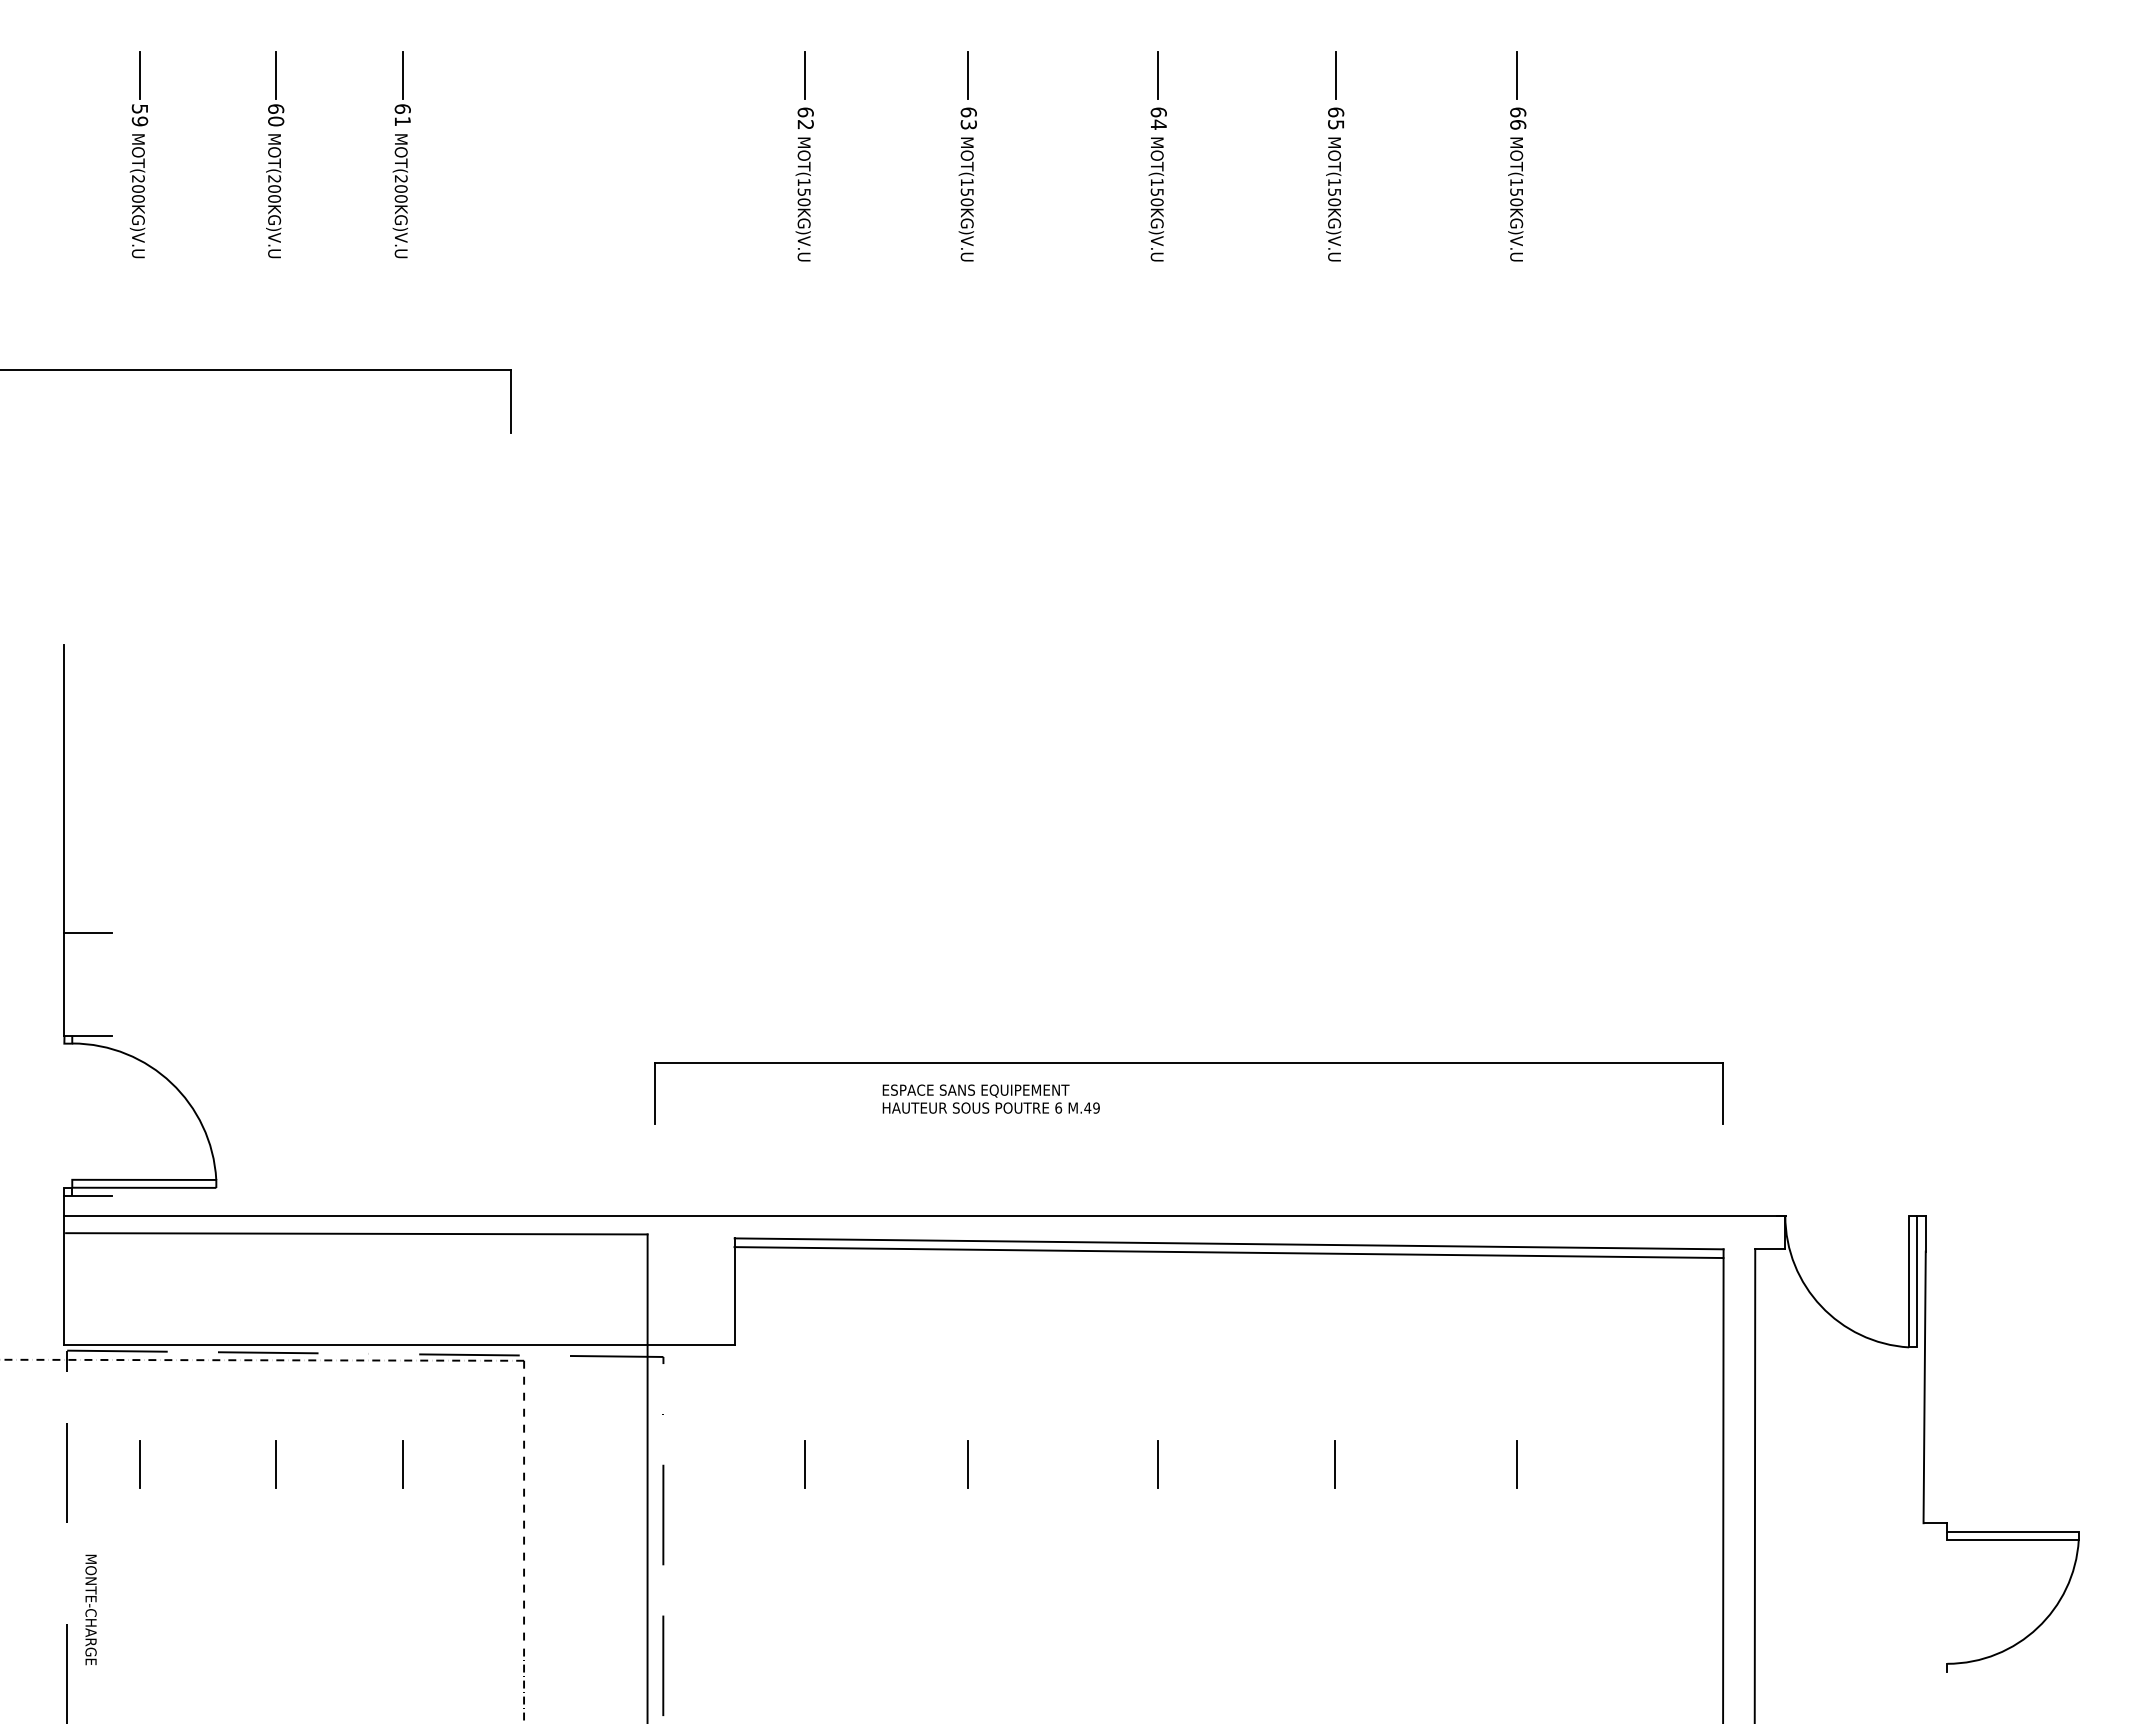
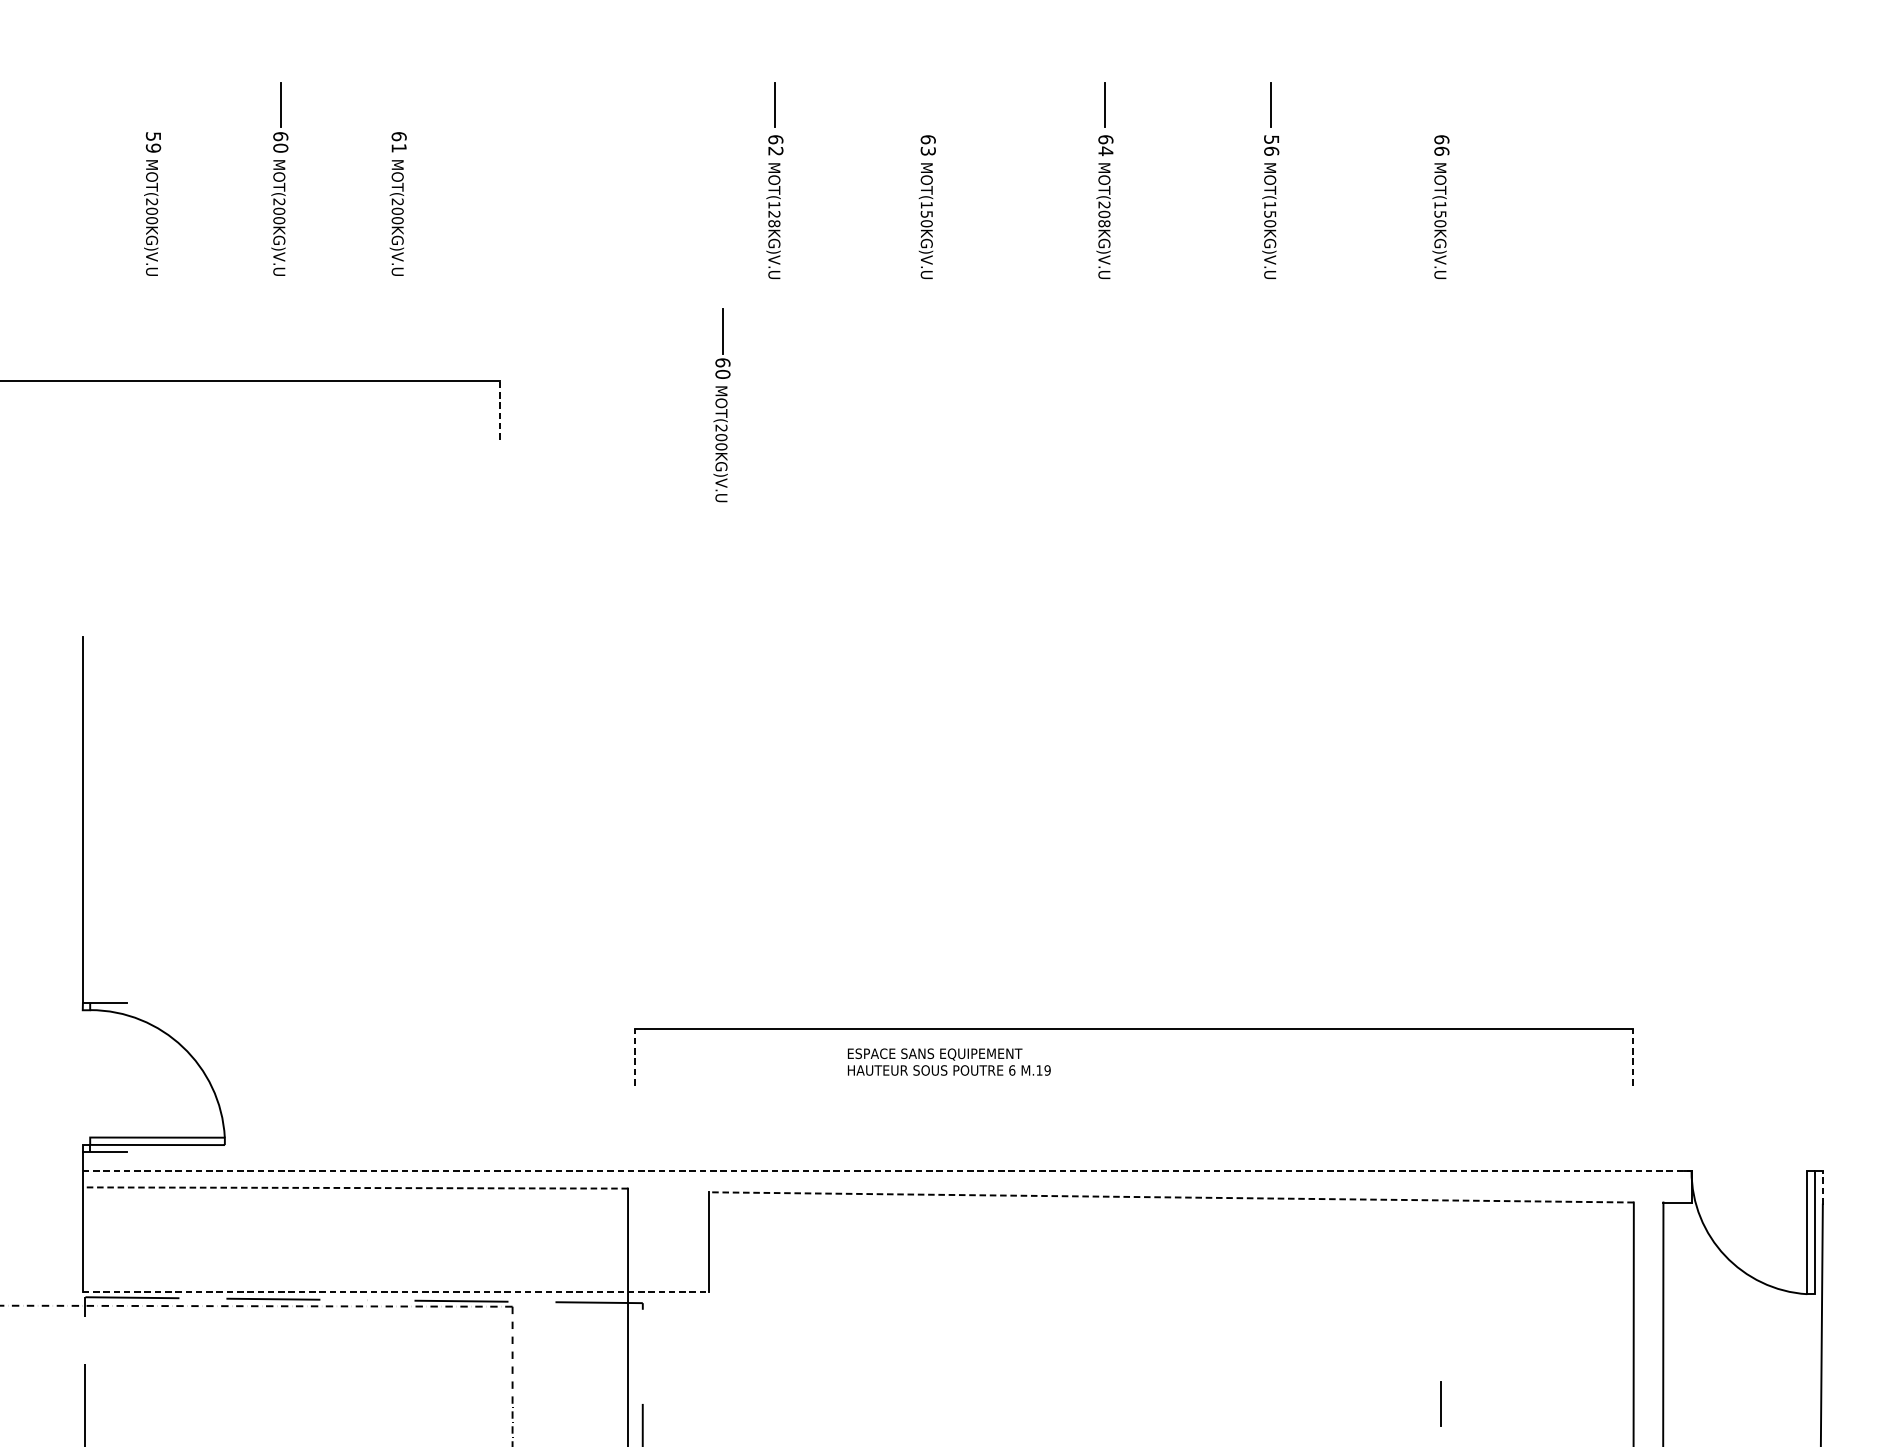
line: (140, 75) -> (153, 105), removed
line: (402, 75) -> (398, 105), removed
line: (968, 75) -> (927, 105), removed
line: (1517, 75) -> (1441, 105), removed
text: (1336, 118) -> (1271, 145), 65 -> 56
text: (1156, 192) -> (1103, 214), MOT(150KG)V.U -> MOT(208KG)V.U
text: (803, 197) -> (773, 219), MOT(150KG)V.U -> MOT(128KG)V.U
part: (748, 396) -> (722, 405), added
line: (510, 401) -> (499, 409), solid -> dashed
line: (87, 932) -> (104, 906), removed
line: (655, 1093) -> (635, 1056), solid -> dashed
line: (1722, 1093) -> (1632, 1056), solid -> dashed
text: (1087, 1107) -> (1039, 1069), M.49 -> M.19
line: (924, 1215) -> (886, 1170), solid -> dashed
line: (356, 1233) -> (355, 1187), solid -> dashed
line: (1925, 1233) -> (1822, 1187), solid -> dashed
line: (1228, 1243) -> (1171, 1197), solid -> dashed
line: (1228, 1252) -> (1171, 1205), removed
line: (400, 1345) -> (397, 1292), solid -> dashed
line: (140, 1464) -> (153, 1403), removed
line: (276, 1464) -> (281, 1403), removed
line: (402, 1464) -> (398, 1403), removed
line: (804, 1464) -> (774, 1403), removed
line: (968, 1464) -> (927, 1403), removed
line: (1158, 1464) -> (1105, 1403), removed
line: (1335, 1464) -> (1271, 1403), removed

